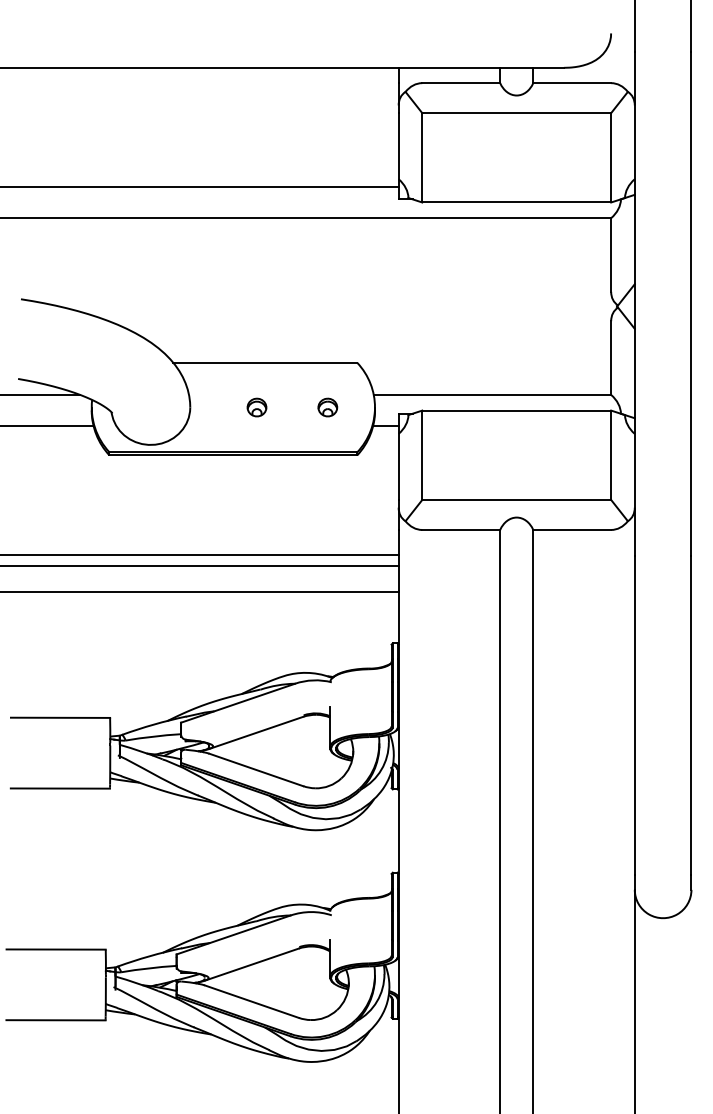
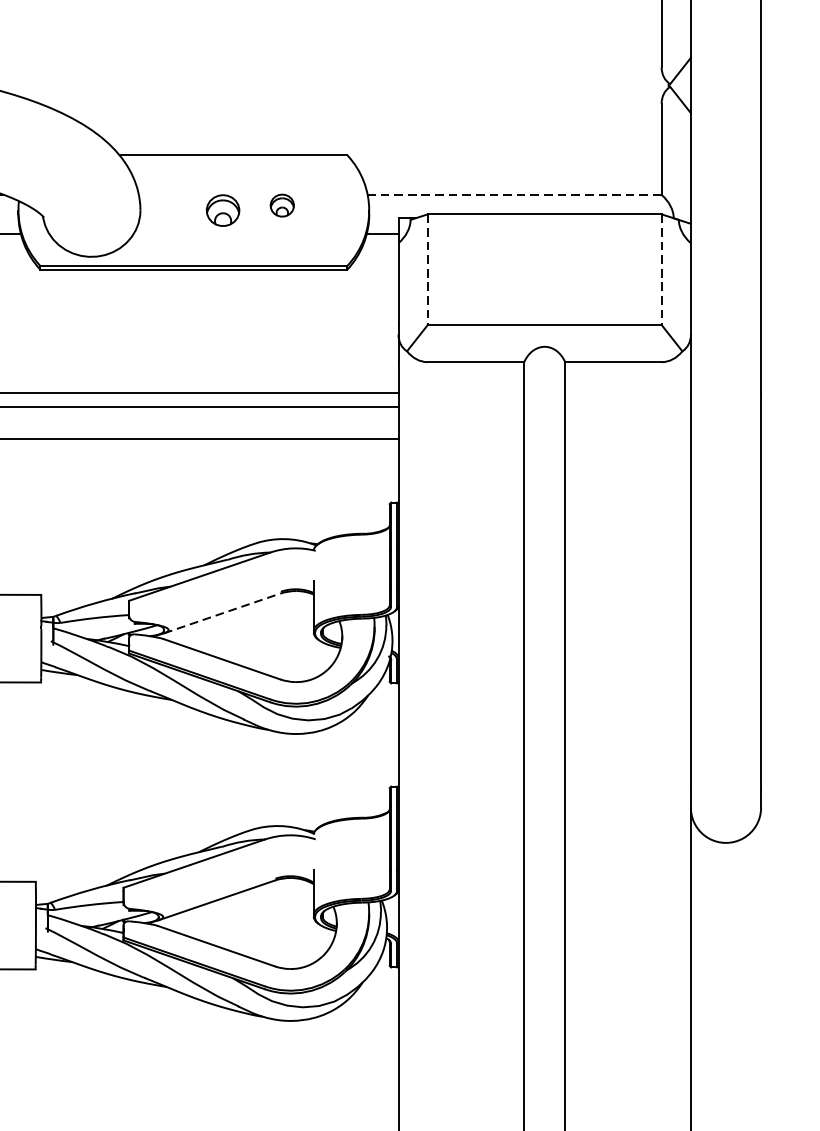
line: (492, 394) -> (514, 194), solid -> dashed
part: (256, 407) -> (222, 210), size x1.4
part: (327, 407) -> (281, 205), moved
line: (422, 455) -> (428, 269), solid -> dashed
line: (611, 455) -> (662, 269), solid -> dashed
line: (256, 732) -> (222, 612), solid -> dashed

